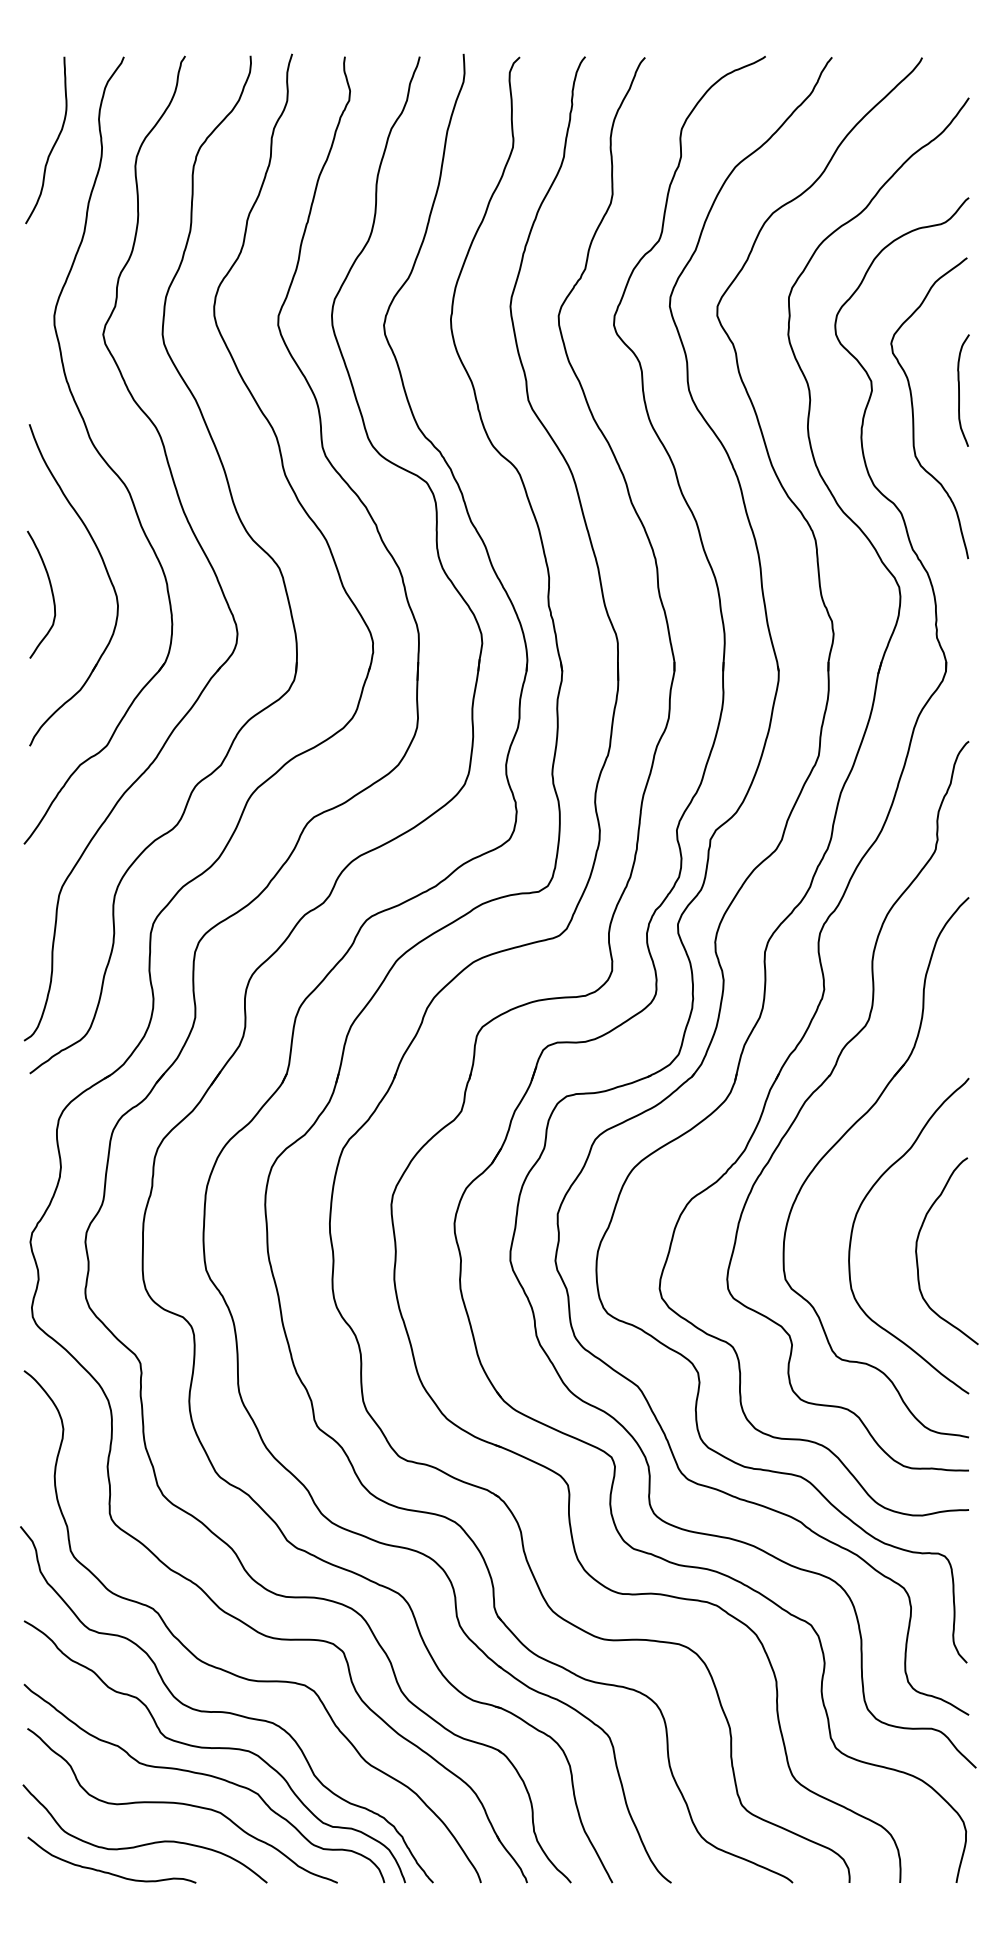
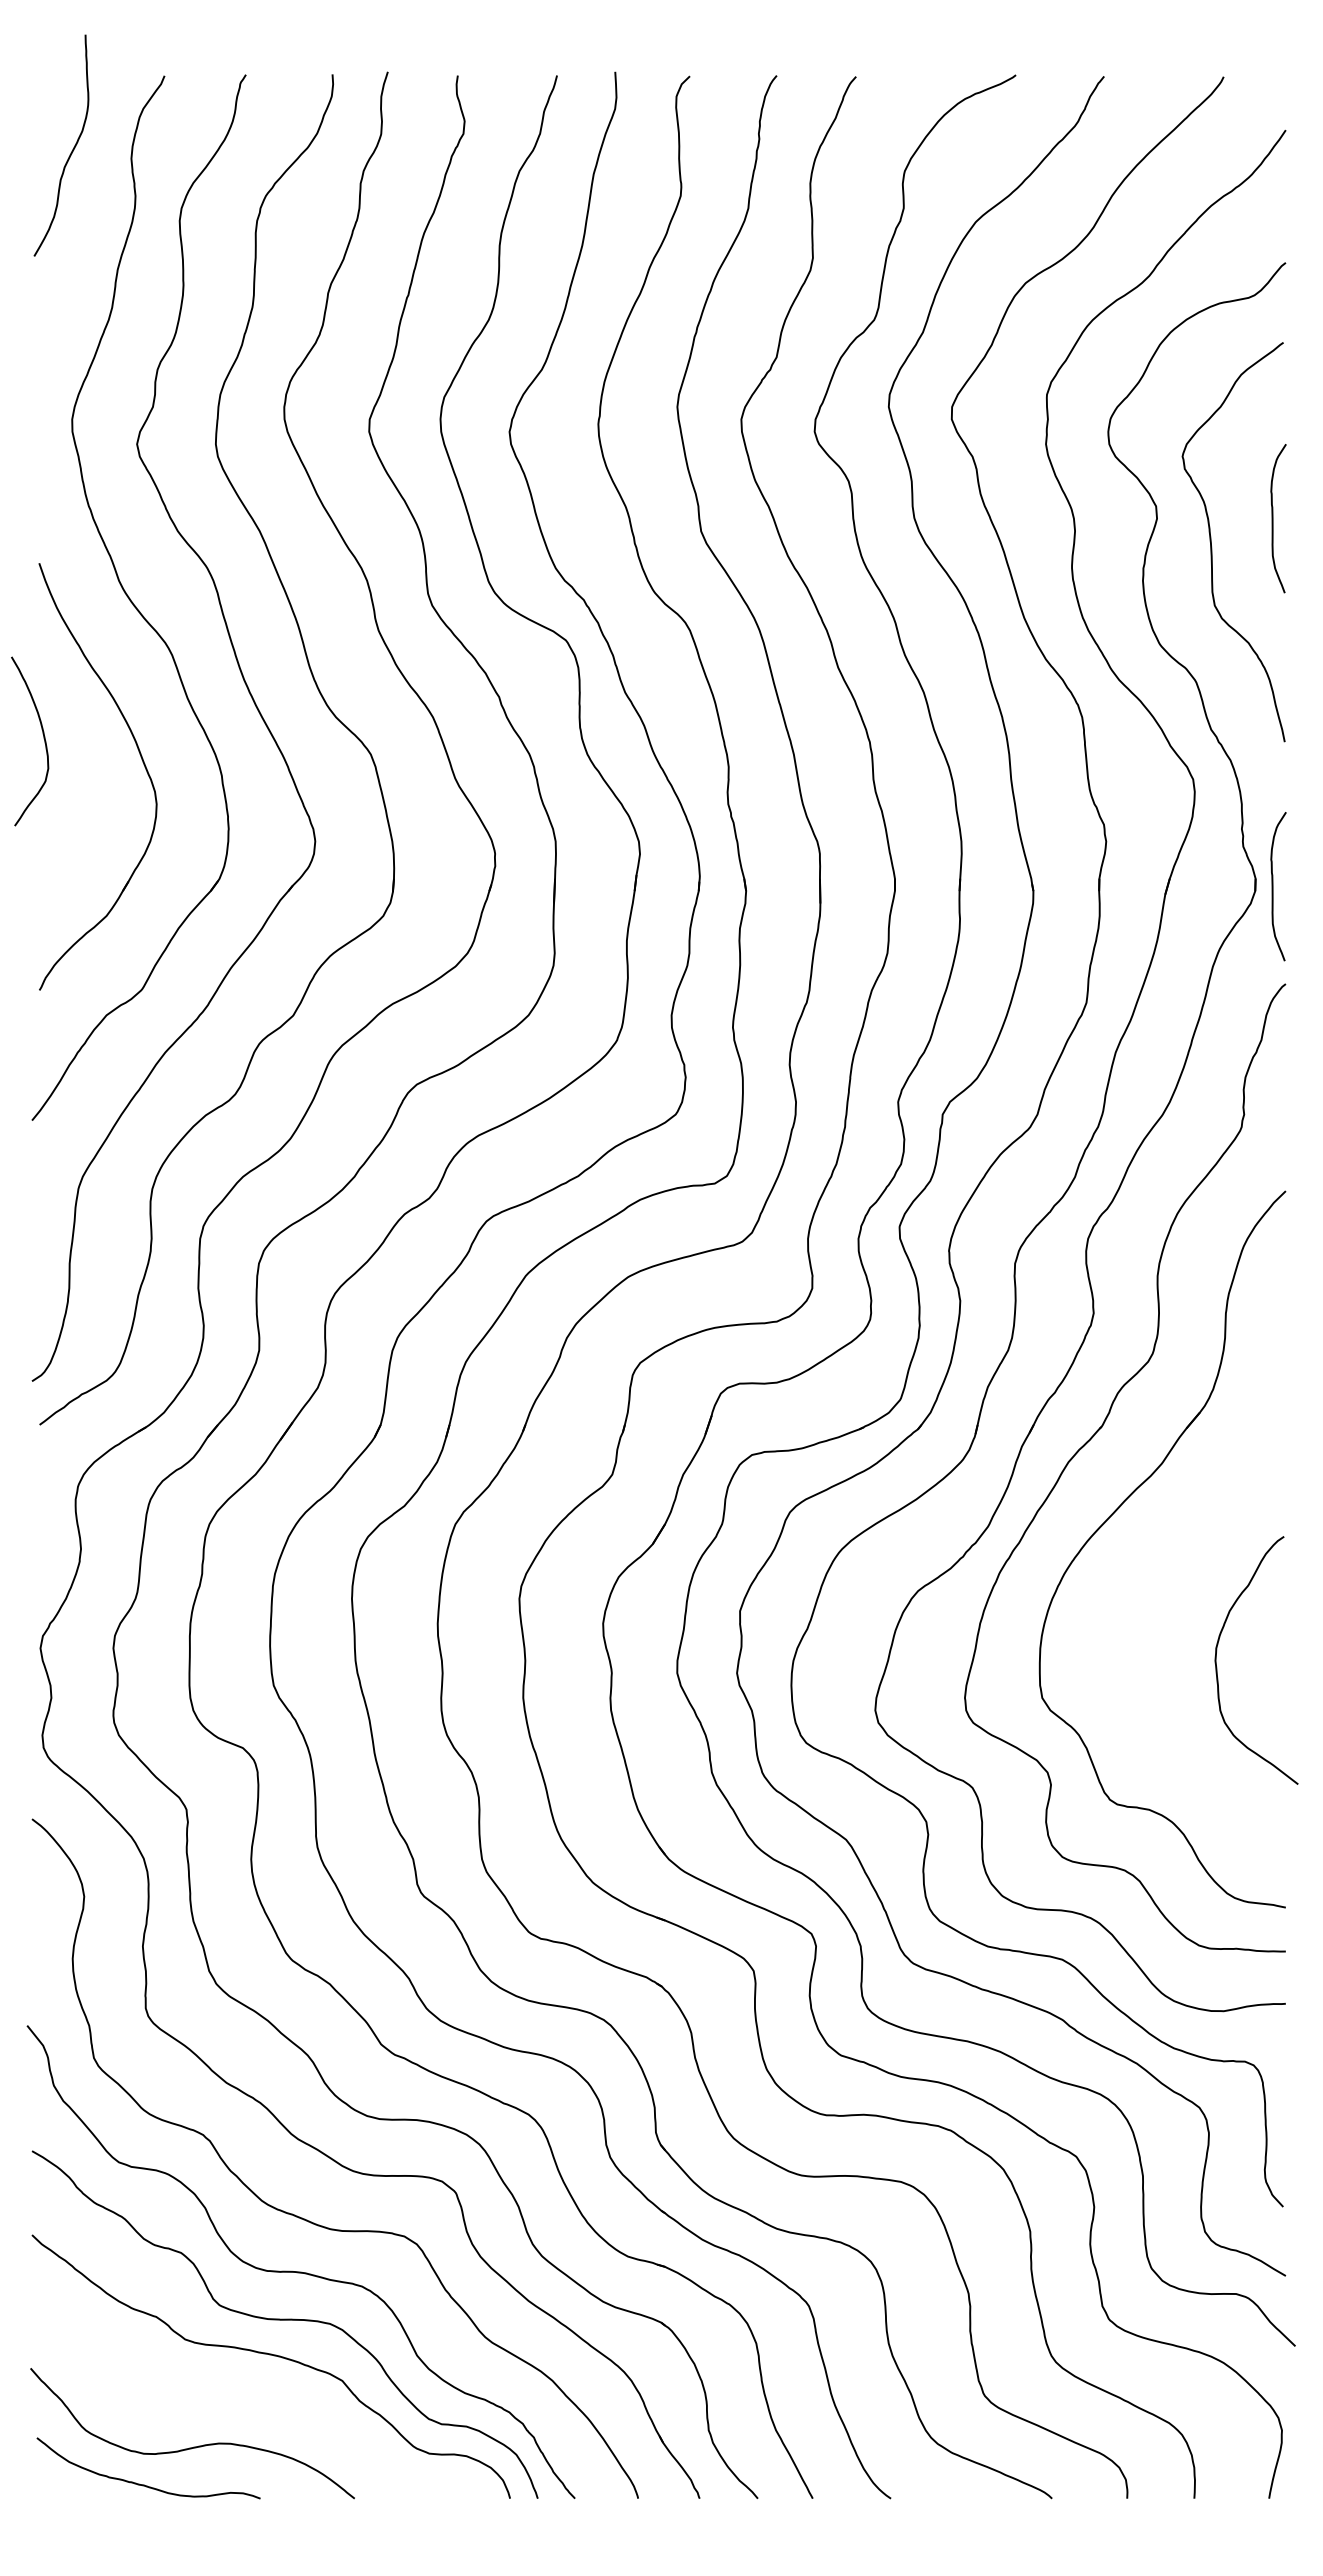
curve: (53, 145) -> (70, 152), moved
curve: (51, 592) -> (43, 738), moved
curve: (959, 667) -> (1273, 886), added
curve: (855, 1219) -> (1135, 1618), removed
curve: (182, 1804) -> (242, 2394), removed

